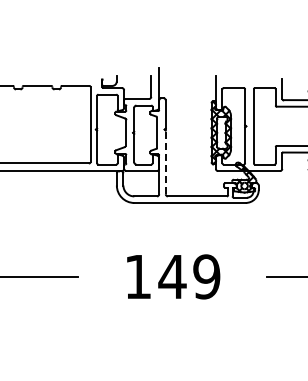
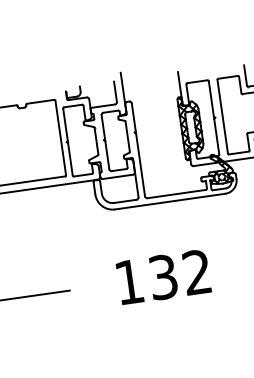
line: (165, 162) -> (140, 164), dashed -> solid
text: (189, 276) -> (180, 274), 149 -> 132

